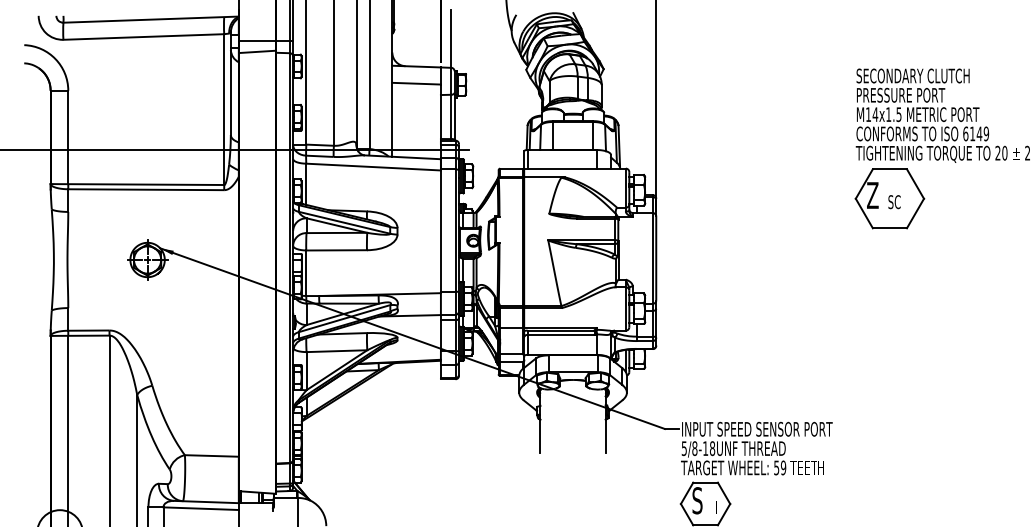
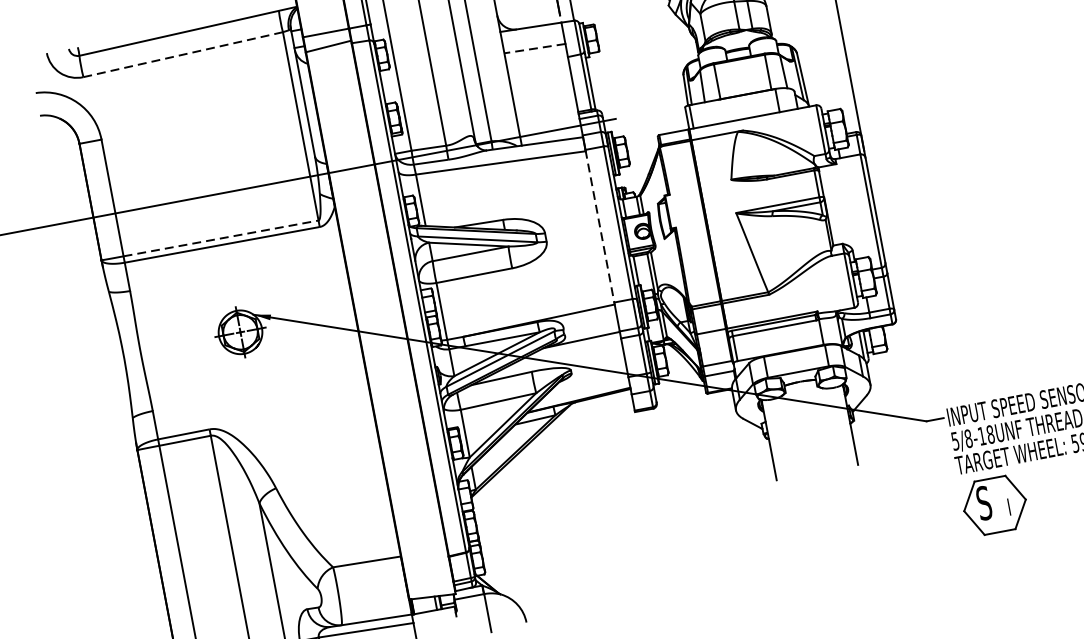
line: (143, 37) -> (182, 55), solid -> dashed
line: (416, 83) -> (534, 48), solid -> dashed
line: (146, 184) -> (221, 238), solid -> dashed
line: (440, 230) -> (599, 226), solid -> dashed

